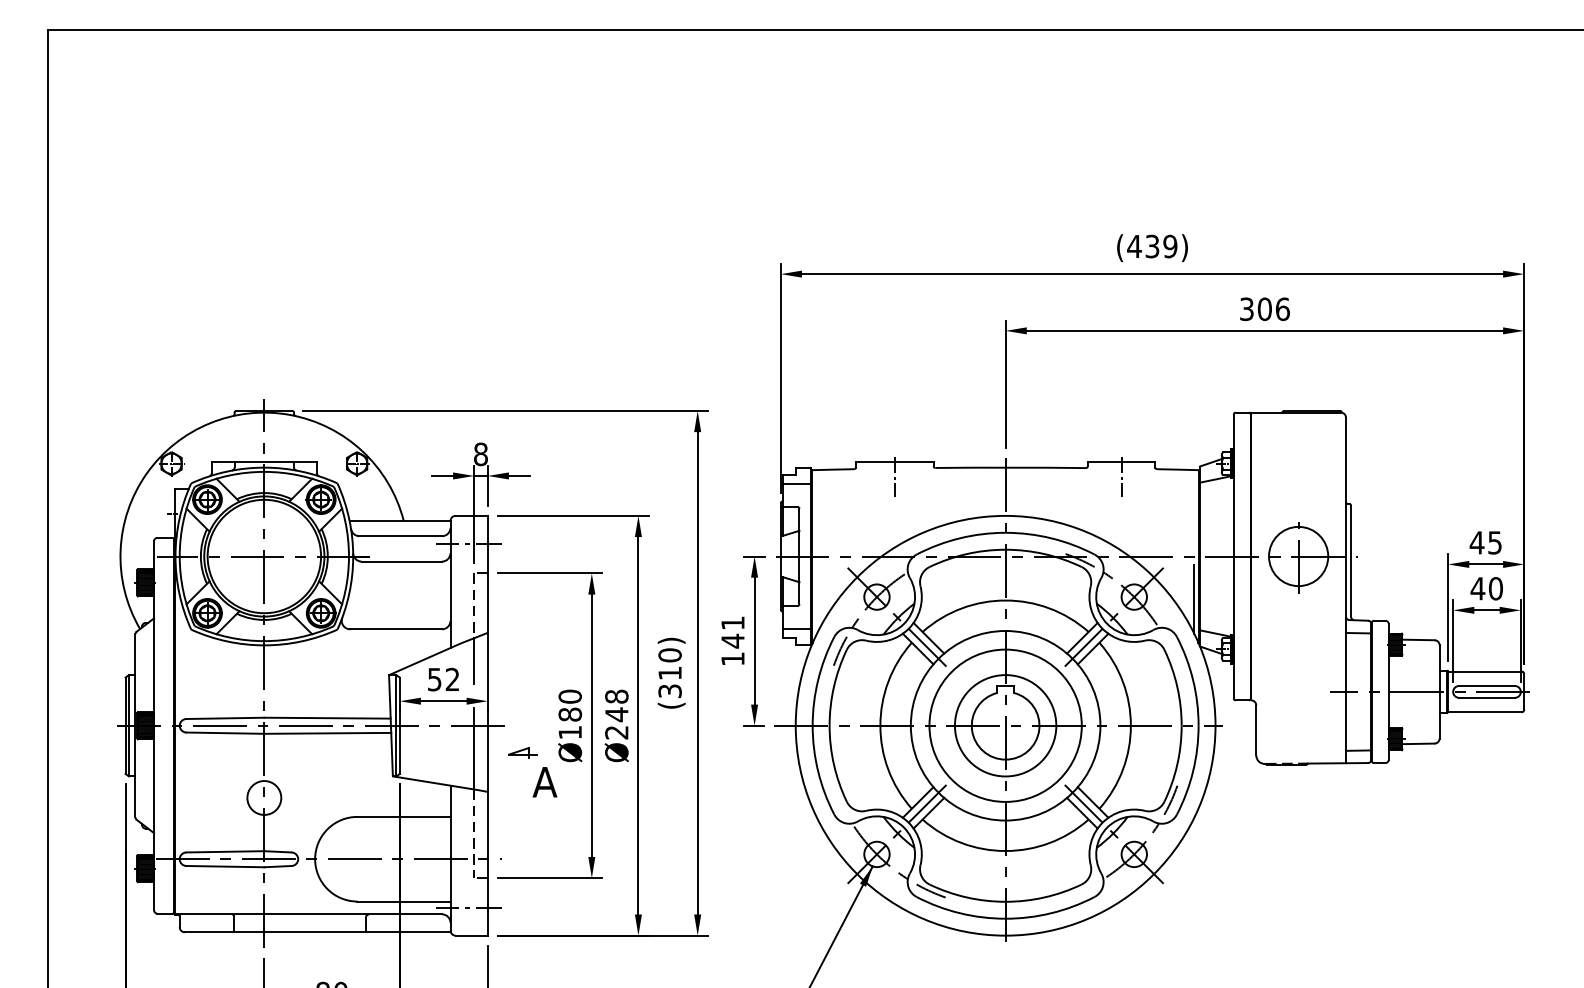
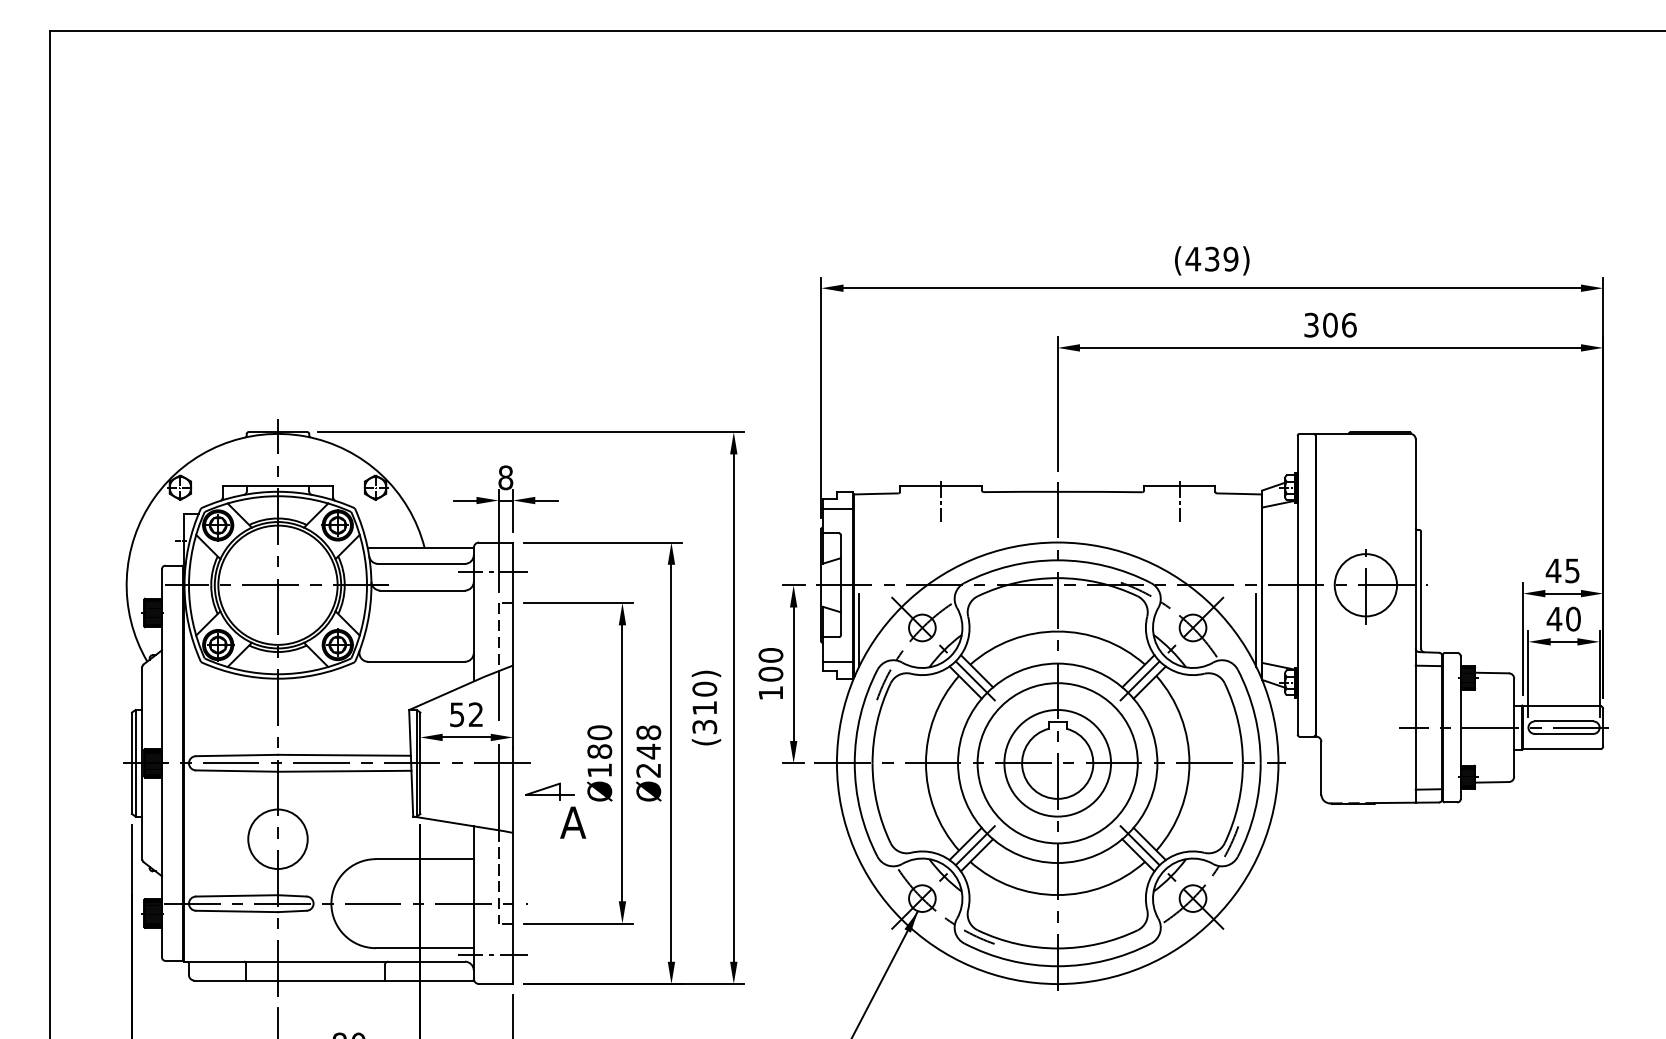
line: (817, 599) -> (859, 630), added
text: (732, 632) -> (770, 665), 141 -> 100
part: (522, 752) -> (549, 791), size x1.67
circle: (263, 797) -> (277, 838), size x1.67

